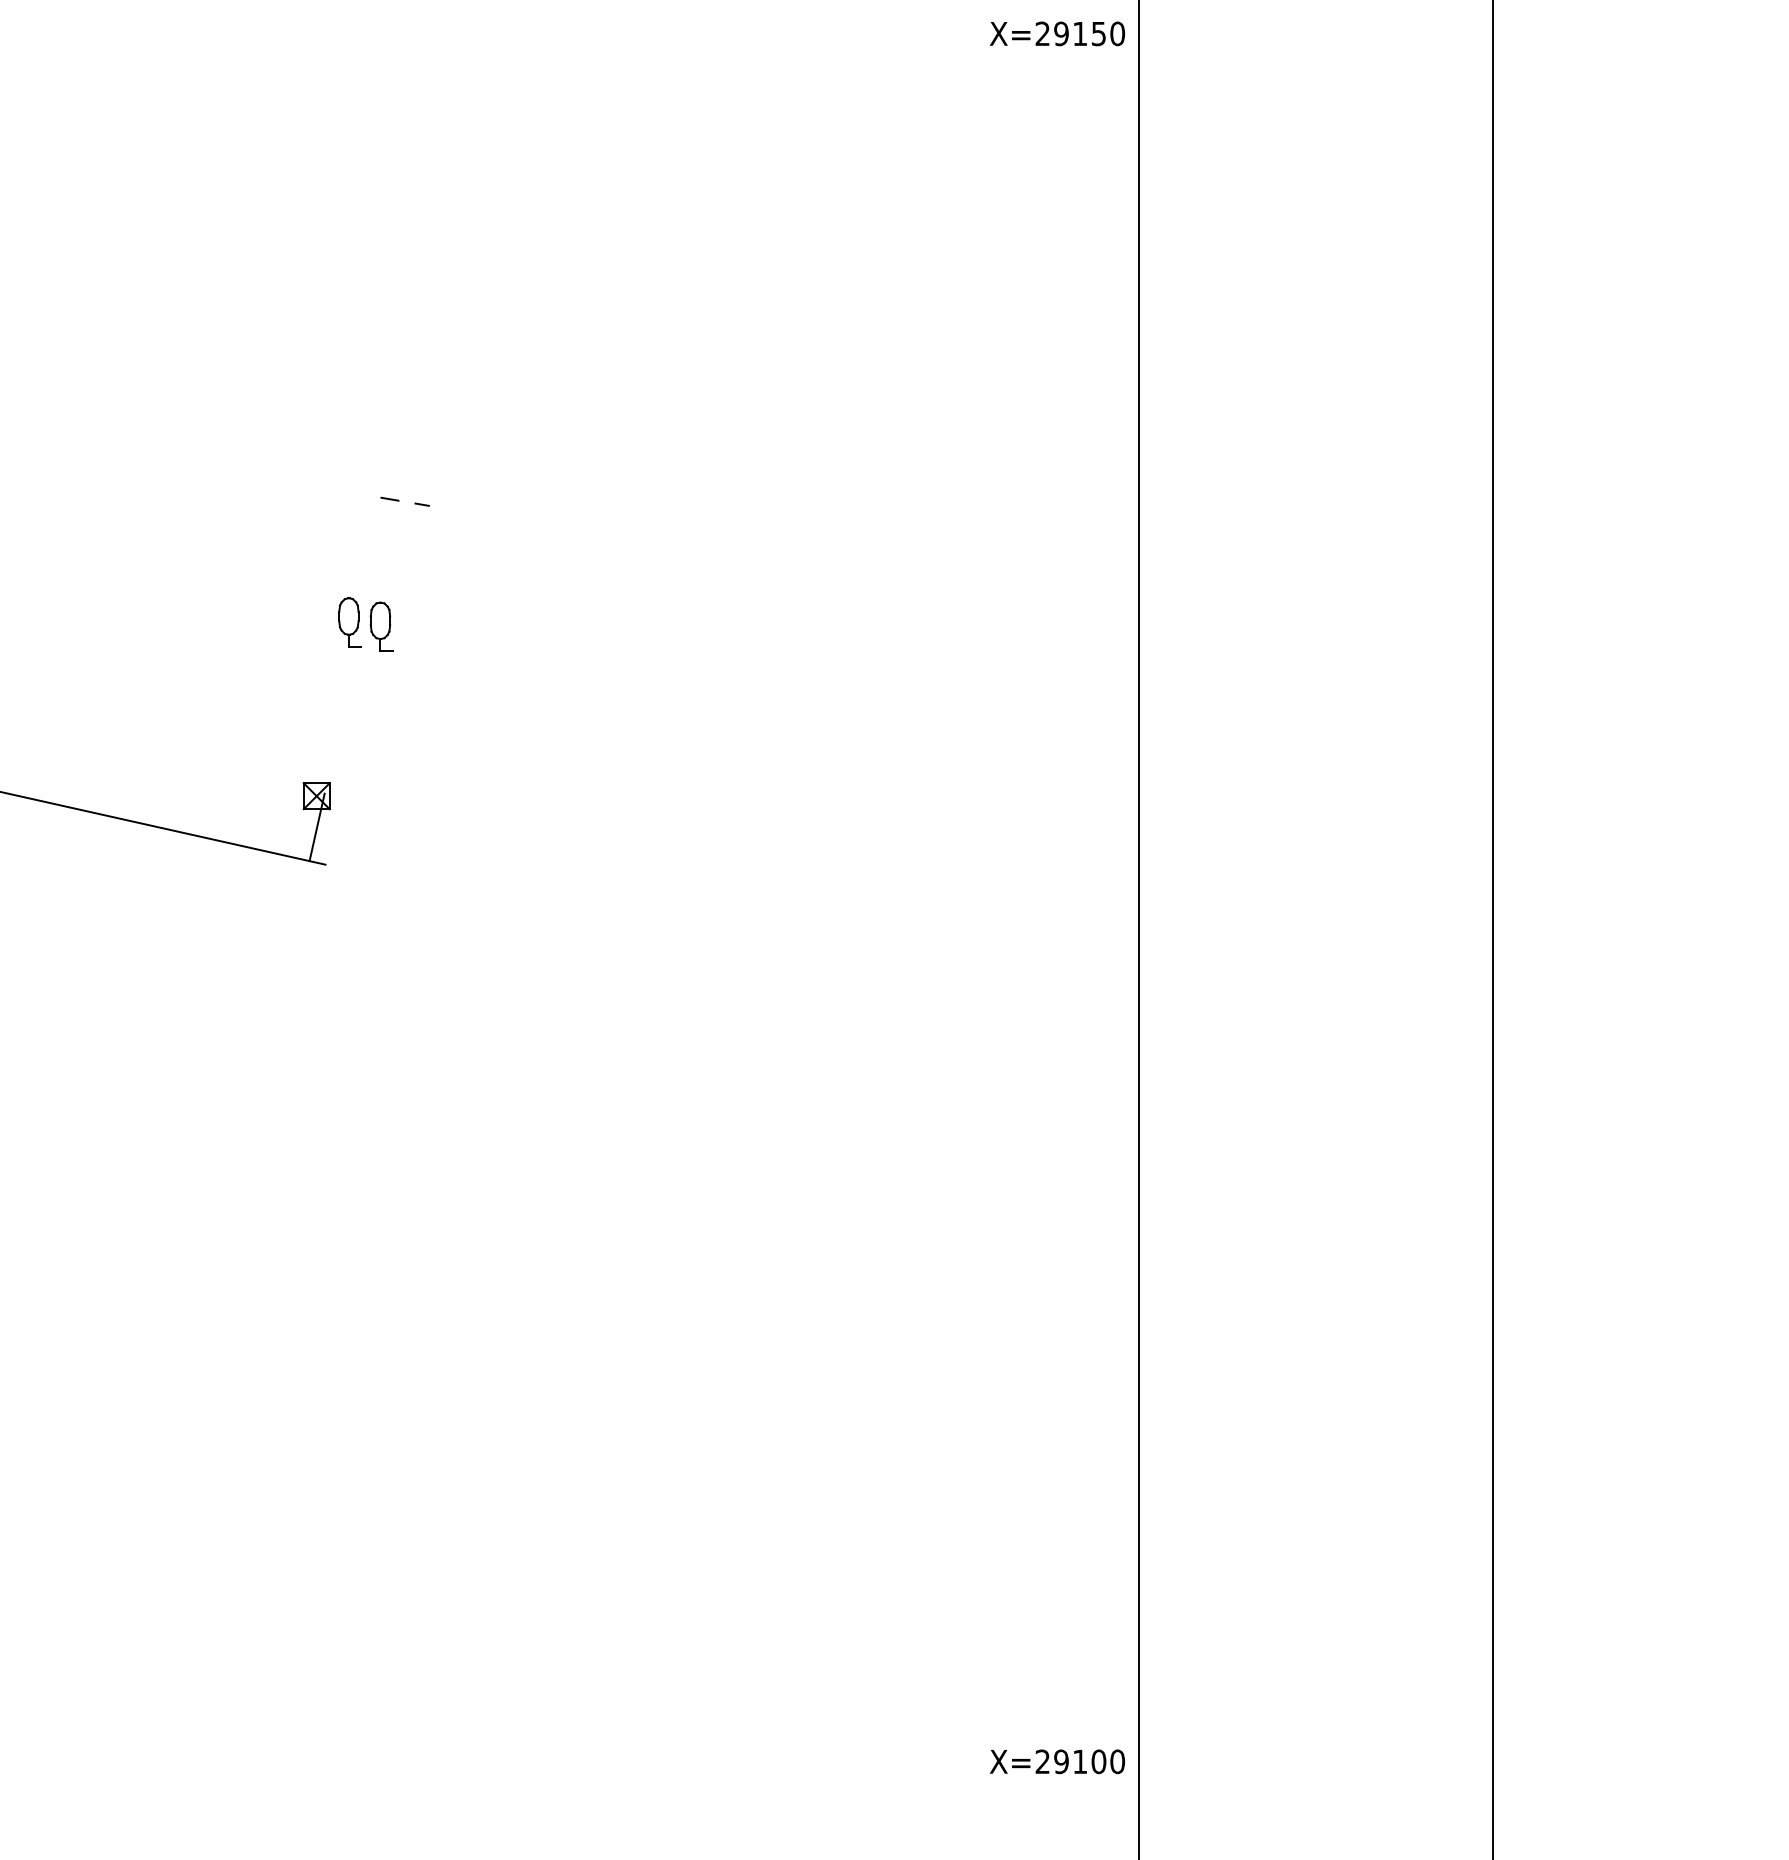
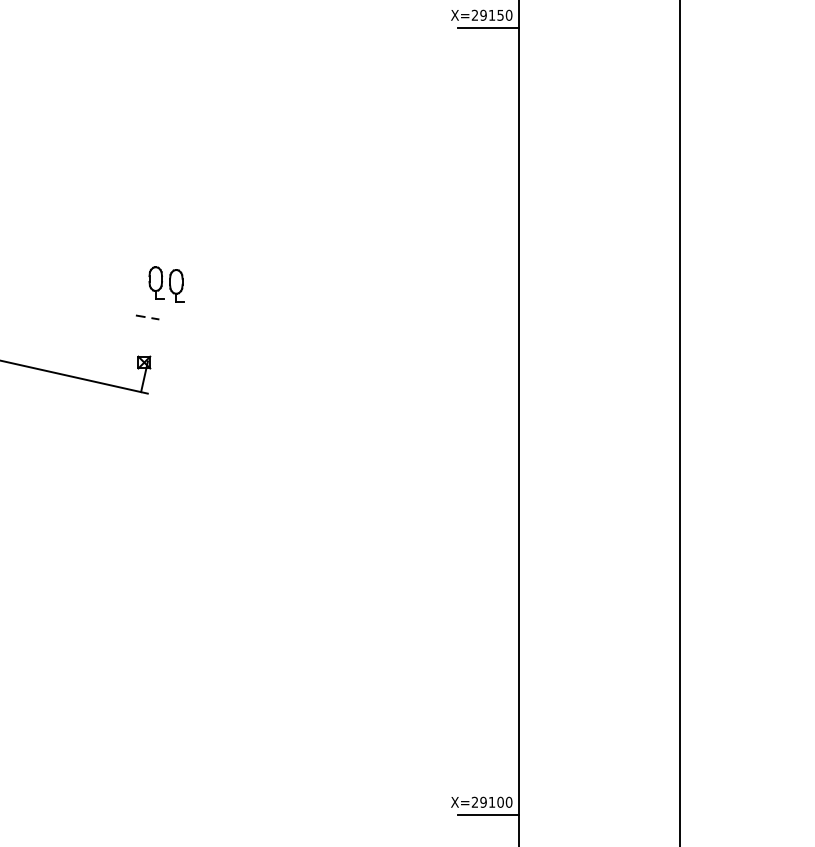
line: (1072, 60) -> (488, 27), added
part: (404, 501) -> (147, 317), moved
part: (365, 624) -> (166, 284), size x1.43
line: (1072, 1788) -> (488, 814), added

